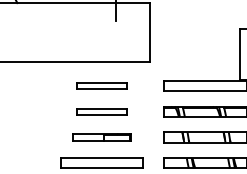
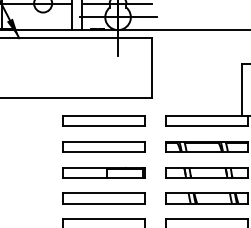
part: (101, 85) -> (103, 120), size x1.67
part: (101, 111) -> (103, 146), size x1.67
part: (101, 137) -> (103, 172), size x1.43

